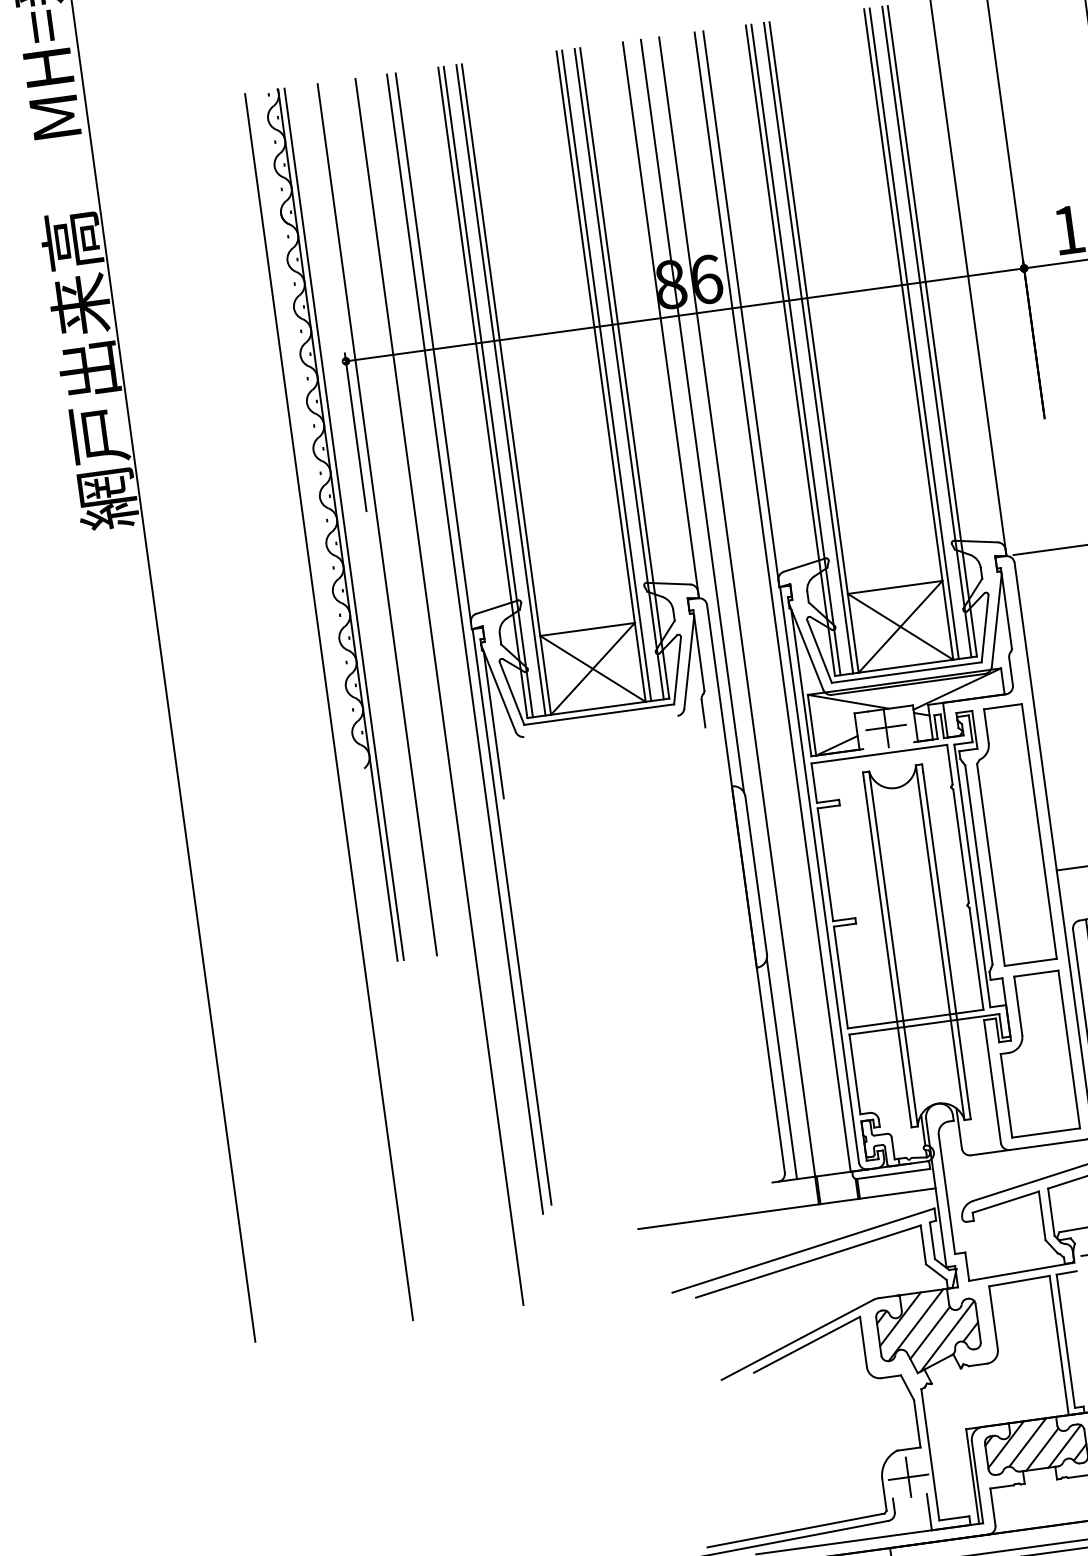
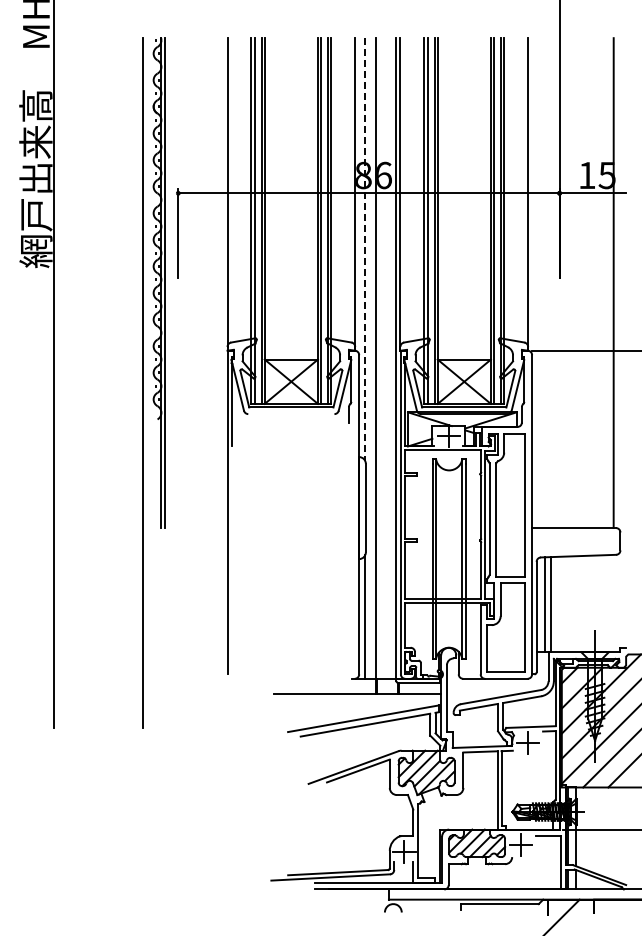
line: (692, 415) -> (365, 249), solid -> dashed
line: (377, 520) -> (183, 283), removed
line: (464, 644) -> (222, 358), removed
line: (438, 691) -> (204, 382), removed

